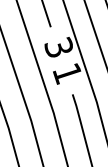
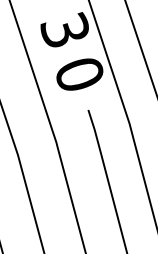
text: (67, 73) -> (79, 74), 1 -> 0

